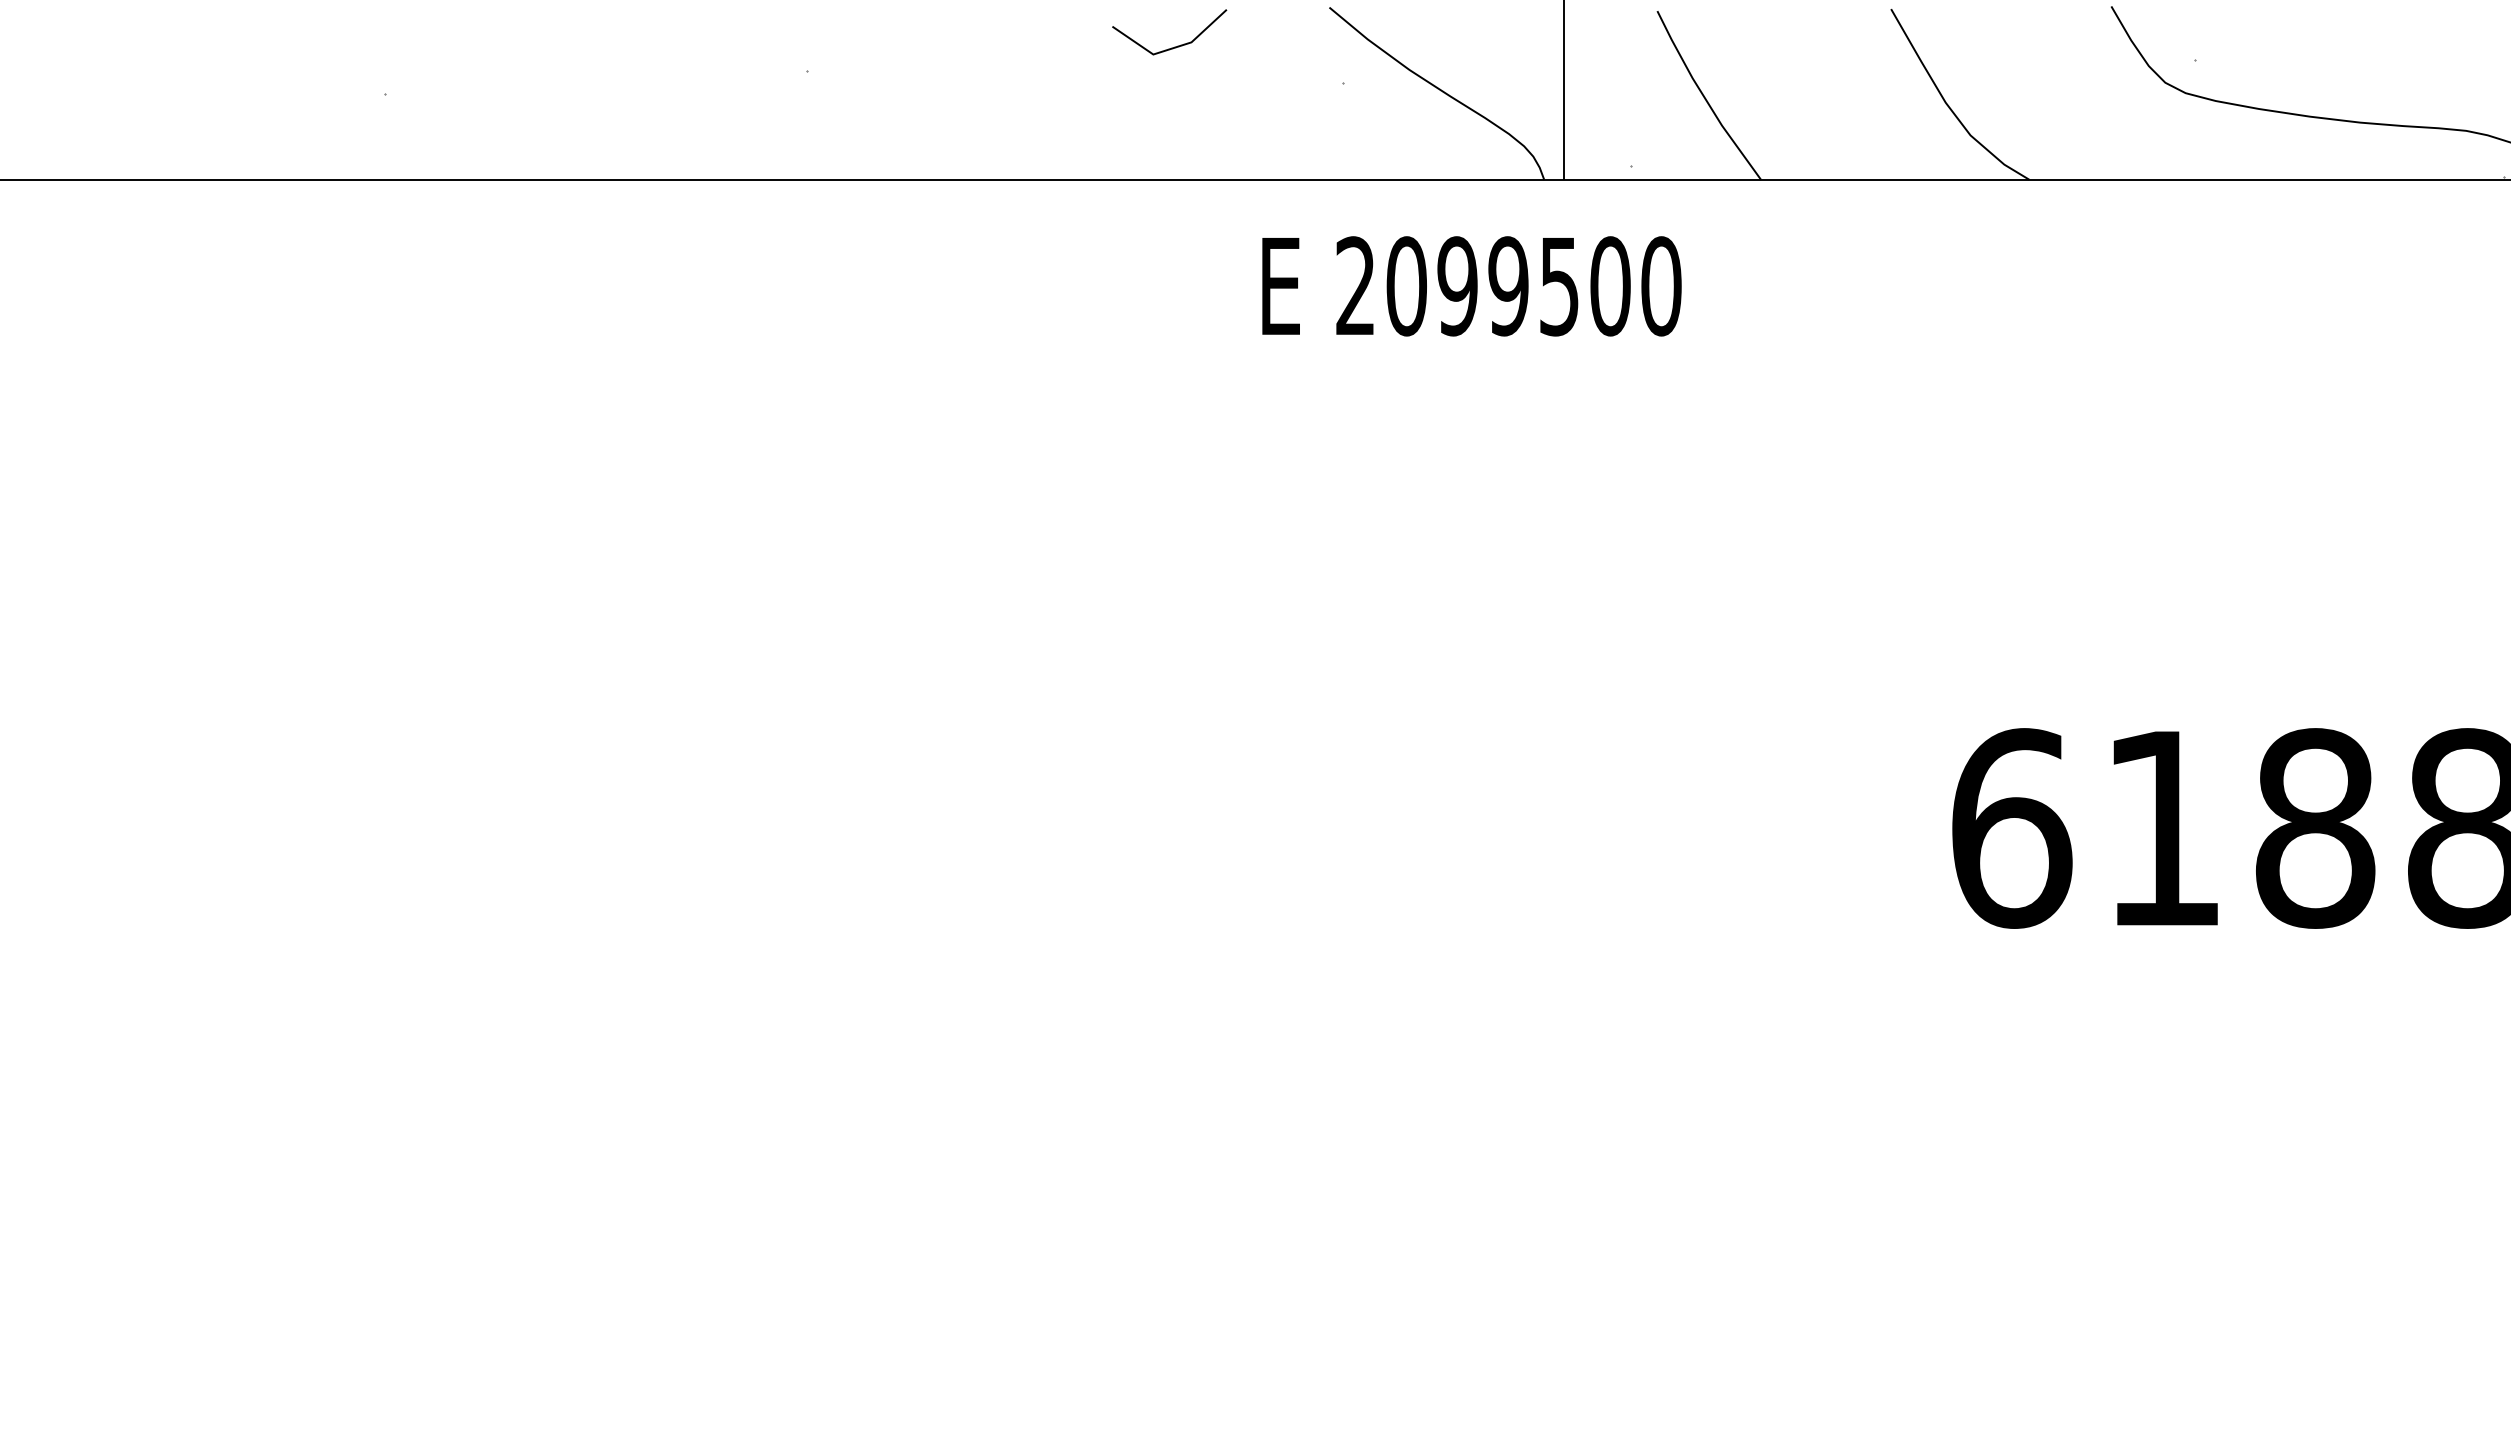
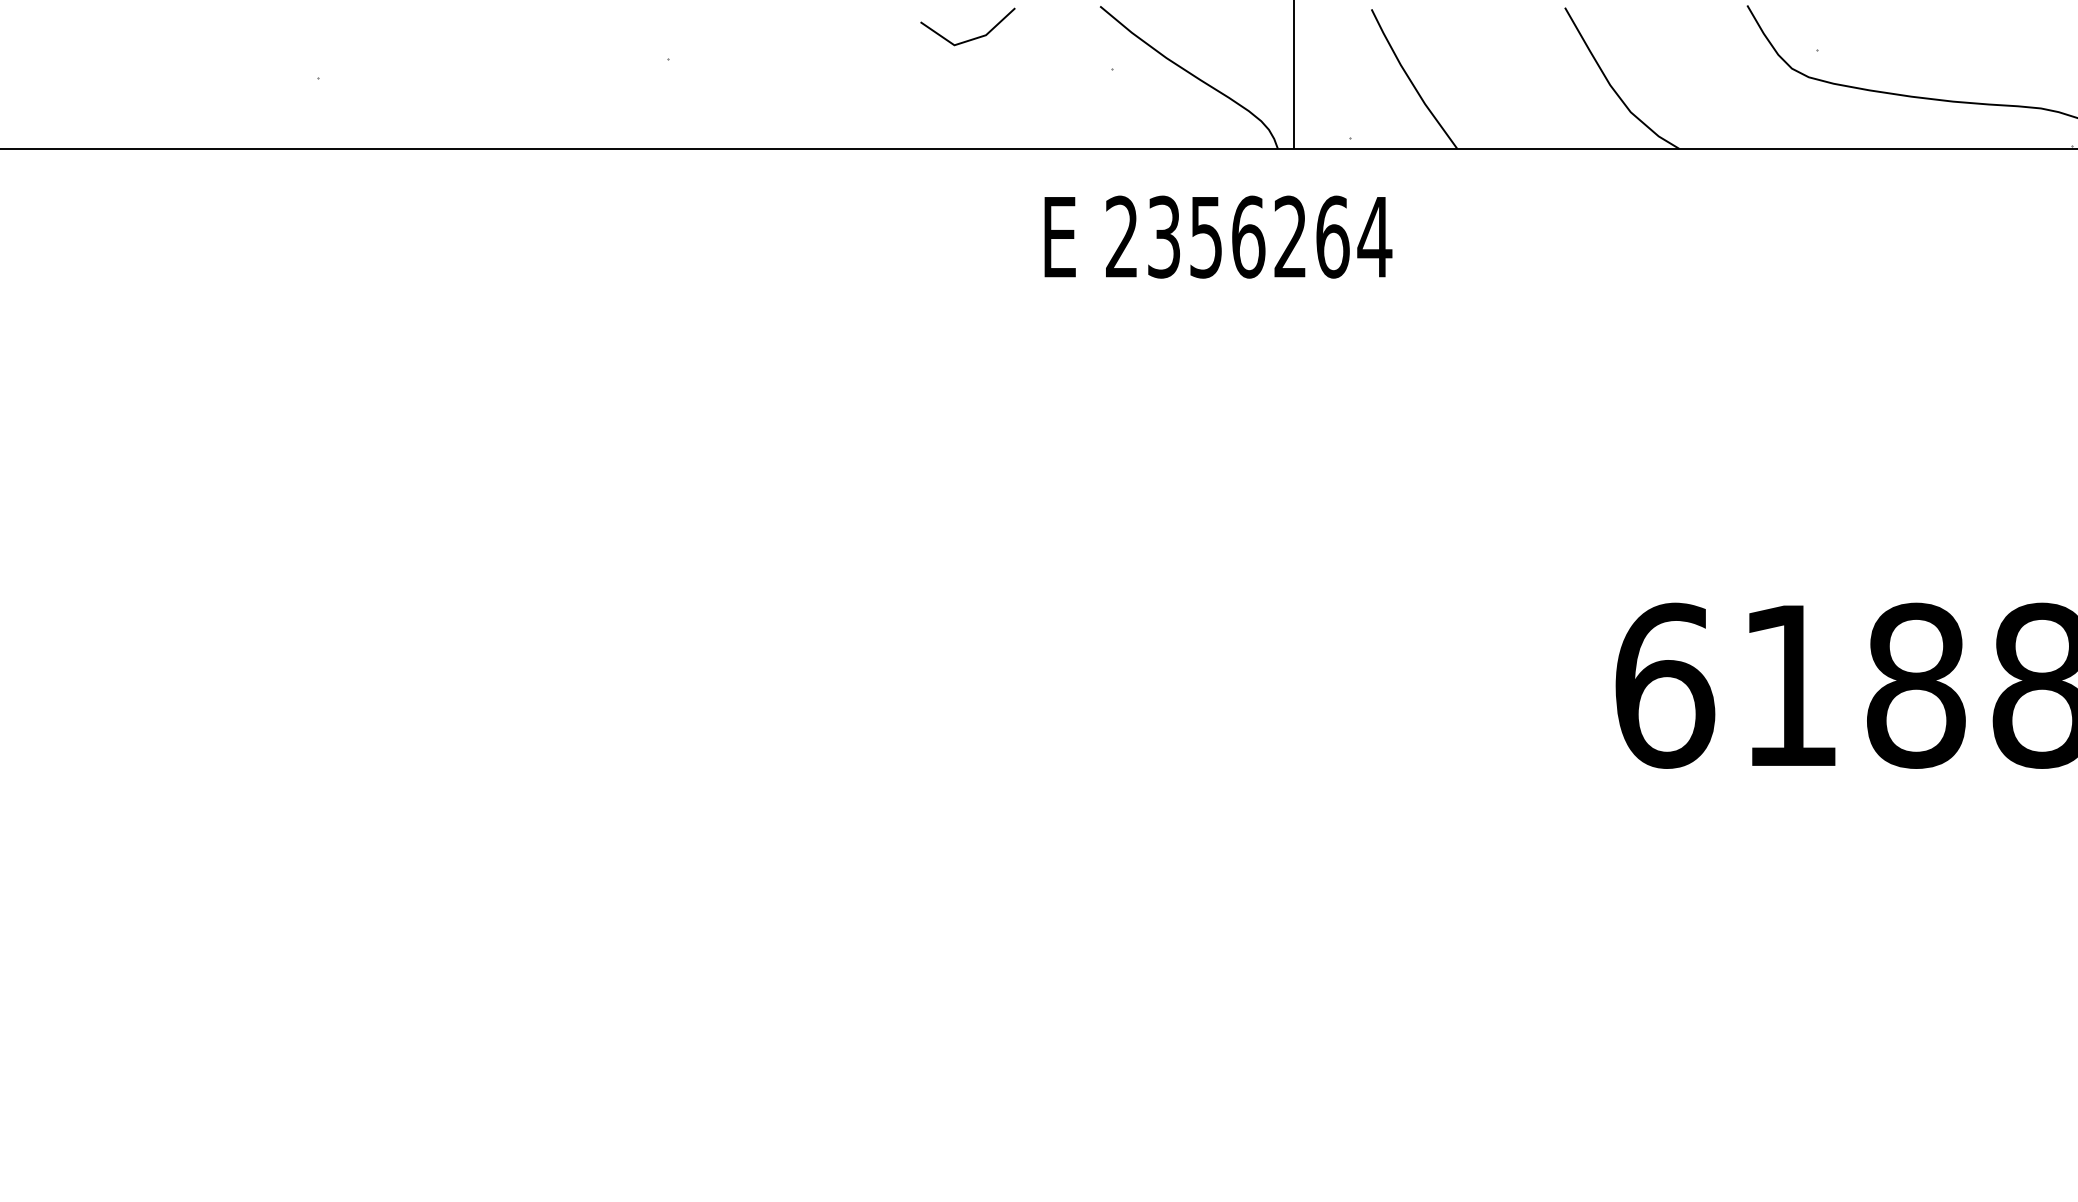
text: (1534, 286) -> (1269, 237), 2099500 -> 2356264

